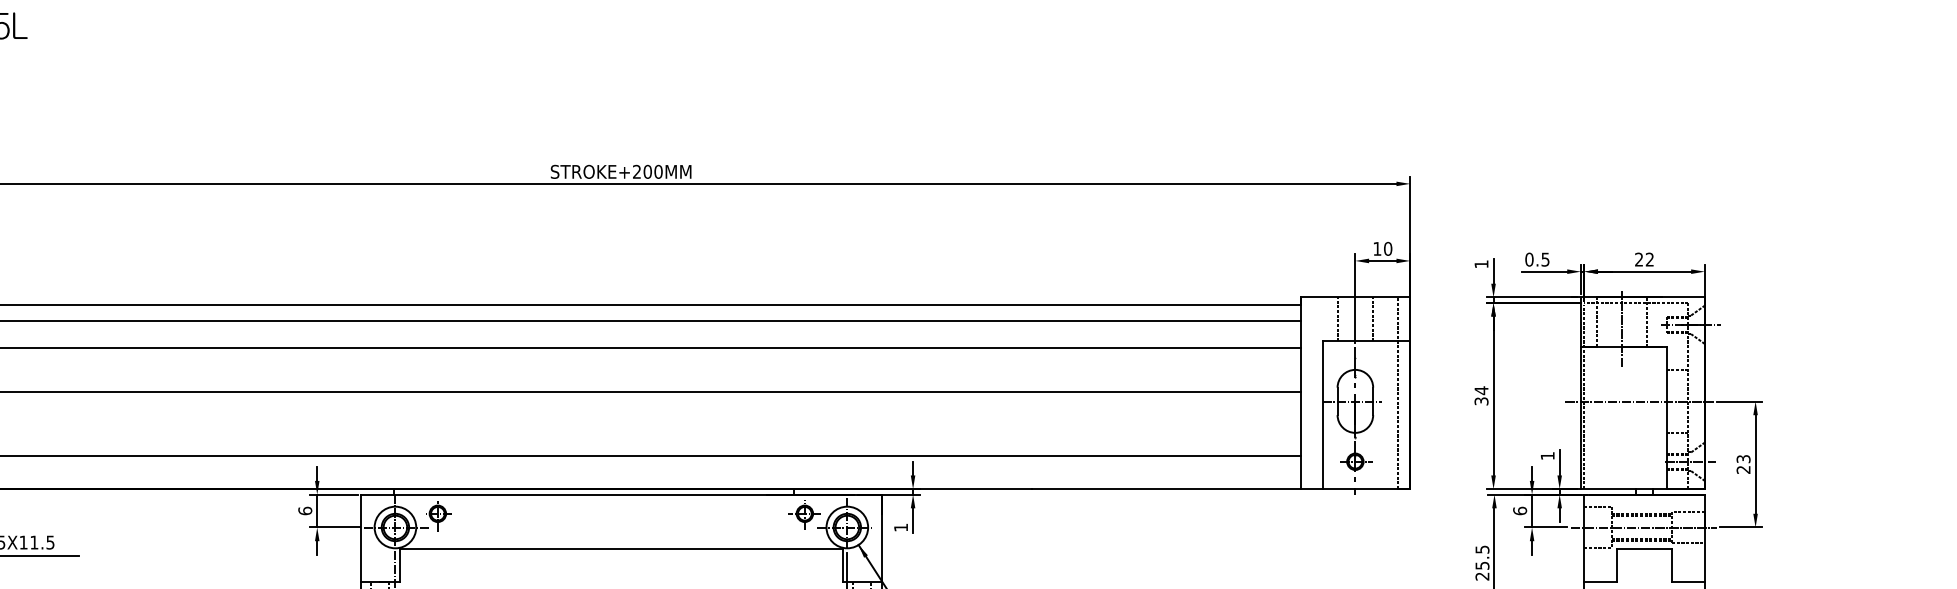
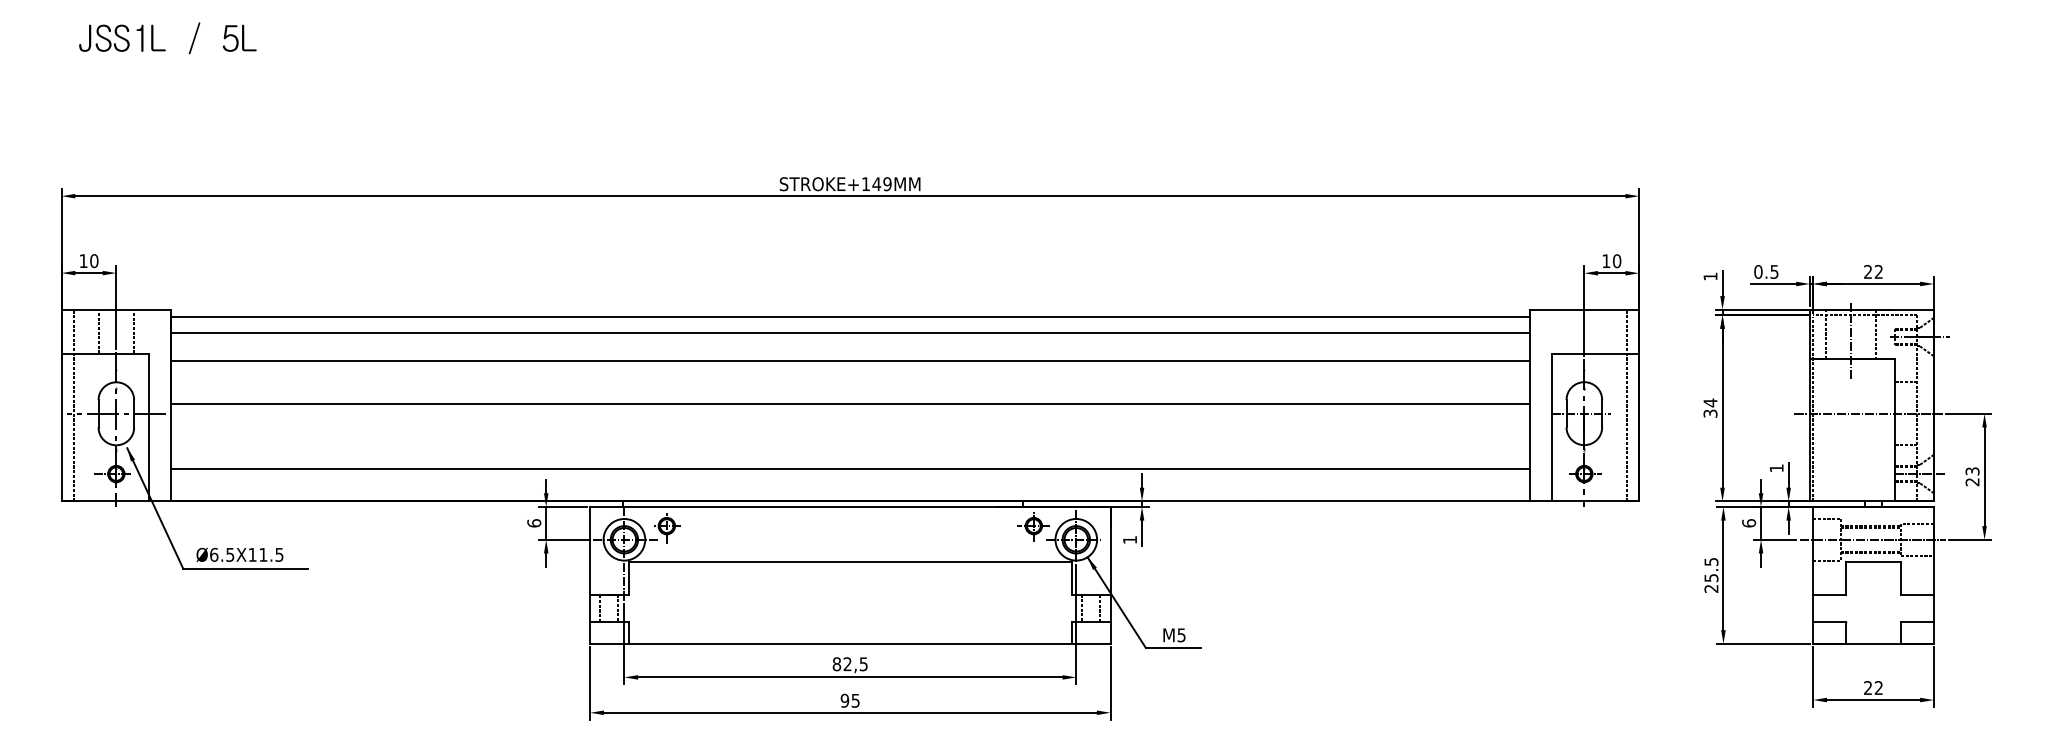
text: (647, 172) -> (876, 184), STROKE+200MM -> STROKE+149MM
line: (1337, 319) -> (1566, 331), removed
line: (1373, 319) -> (1602, 331), removed

